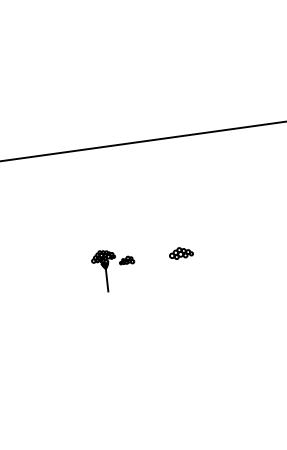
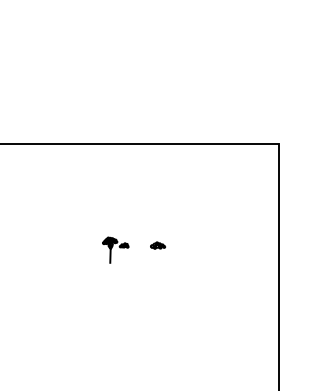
part: (142, 265) -> (133, 249), size x0.71

